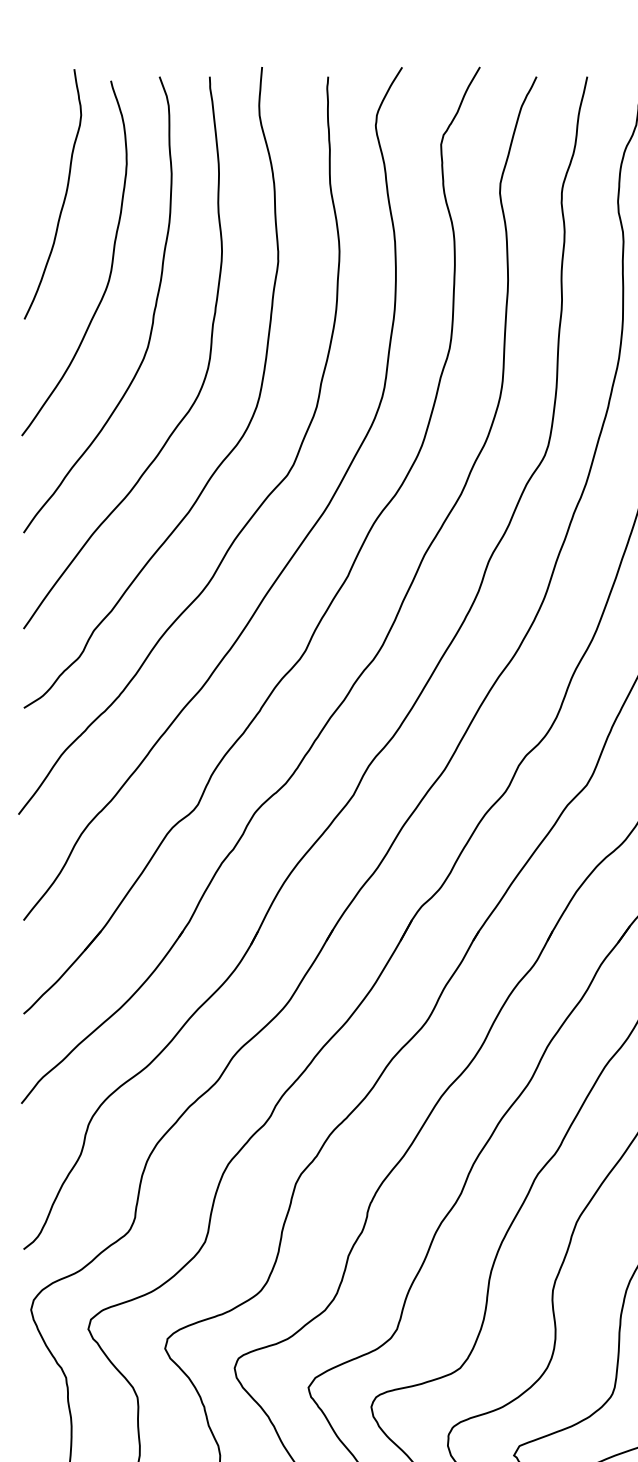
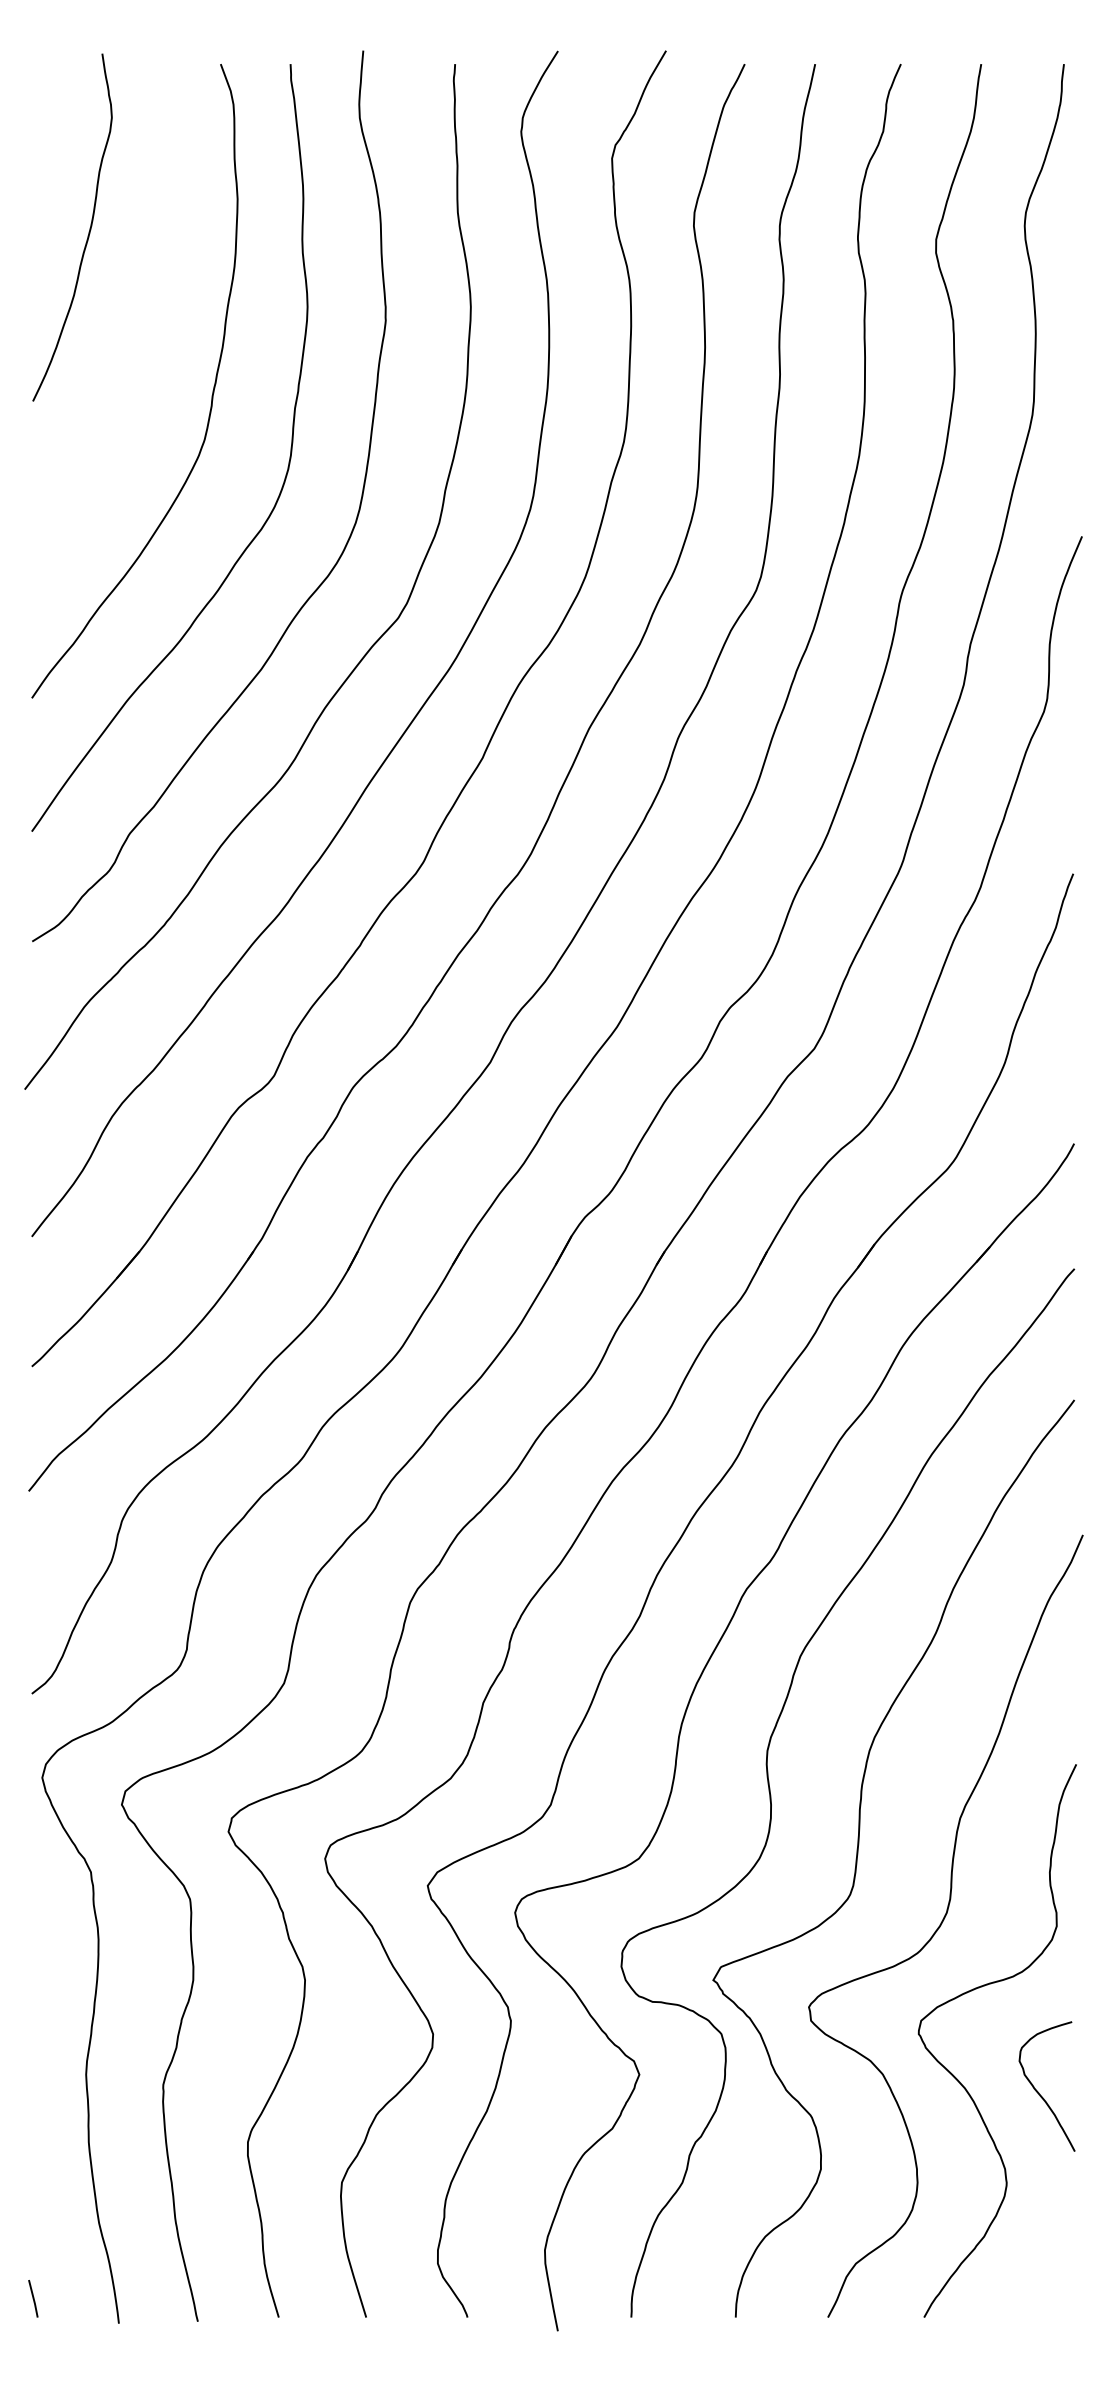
curve: (111, 265) -> (153, 326), removed

